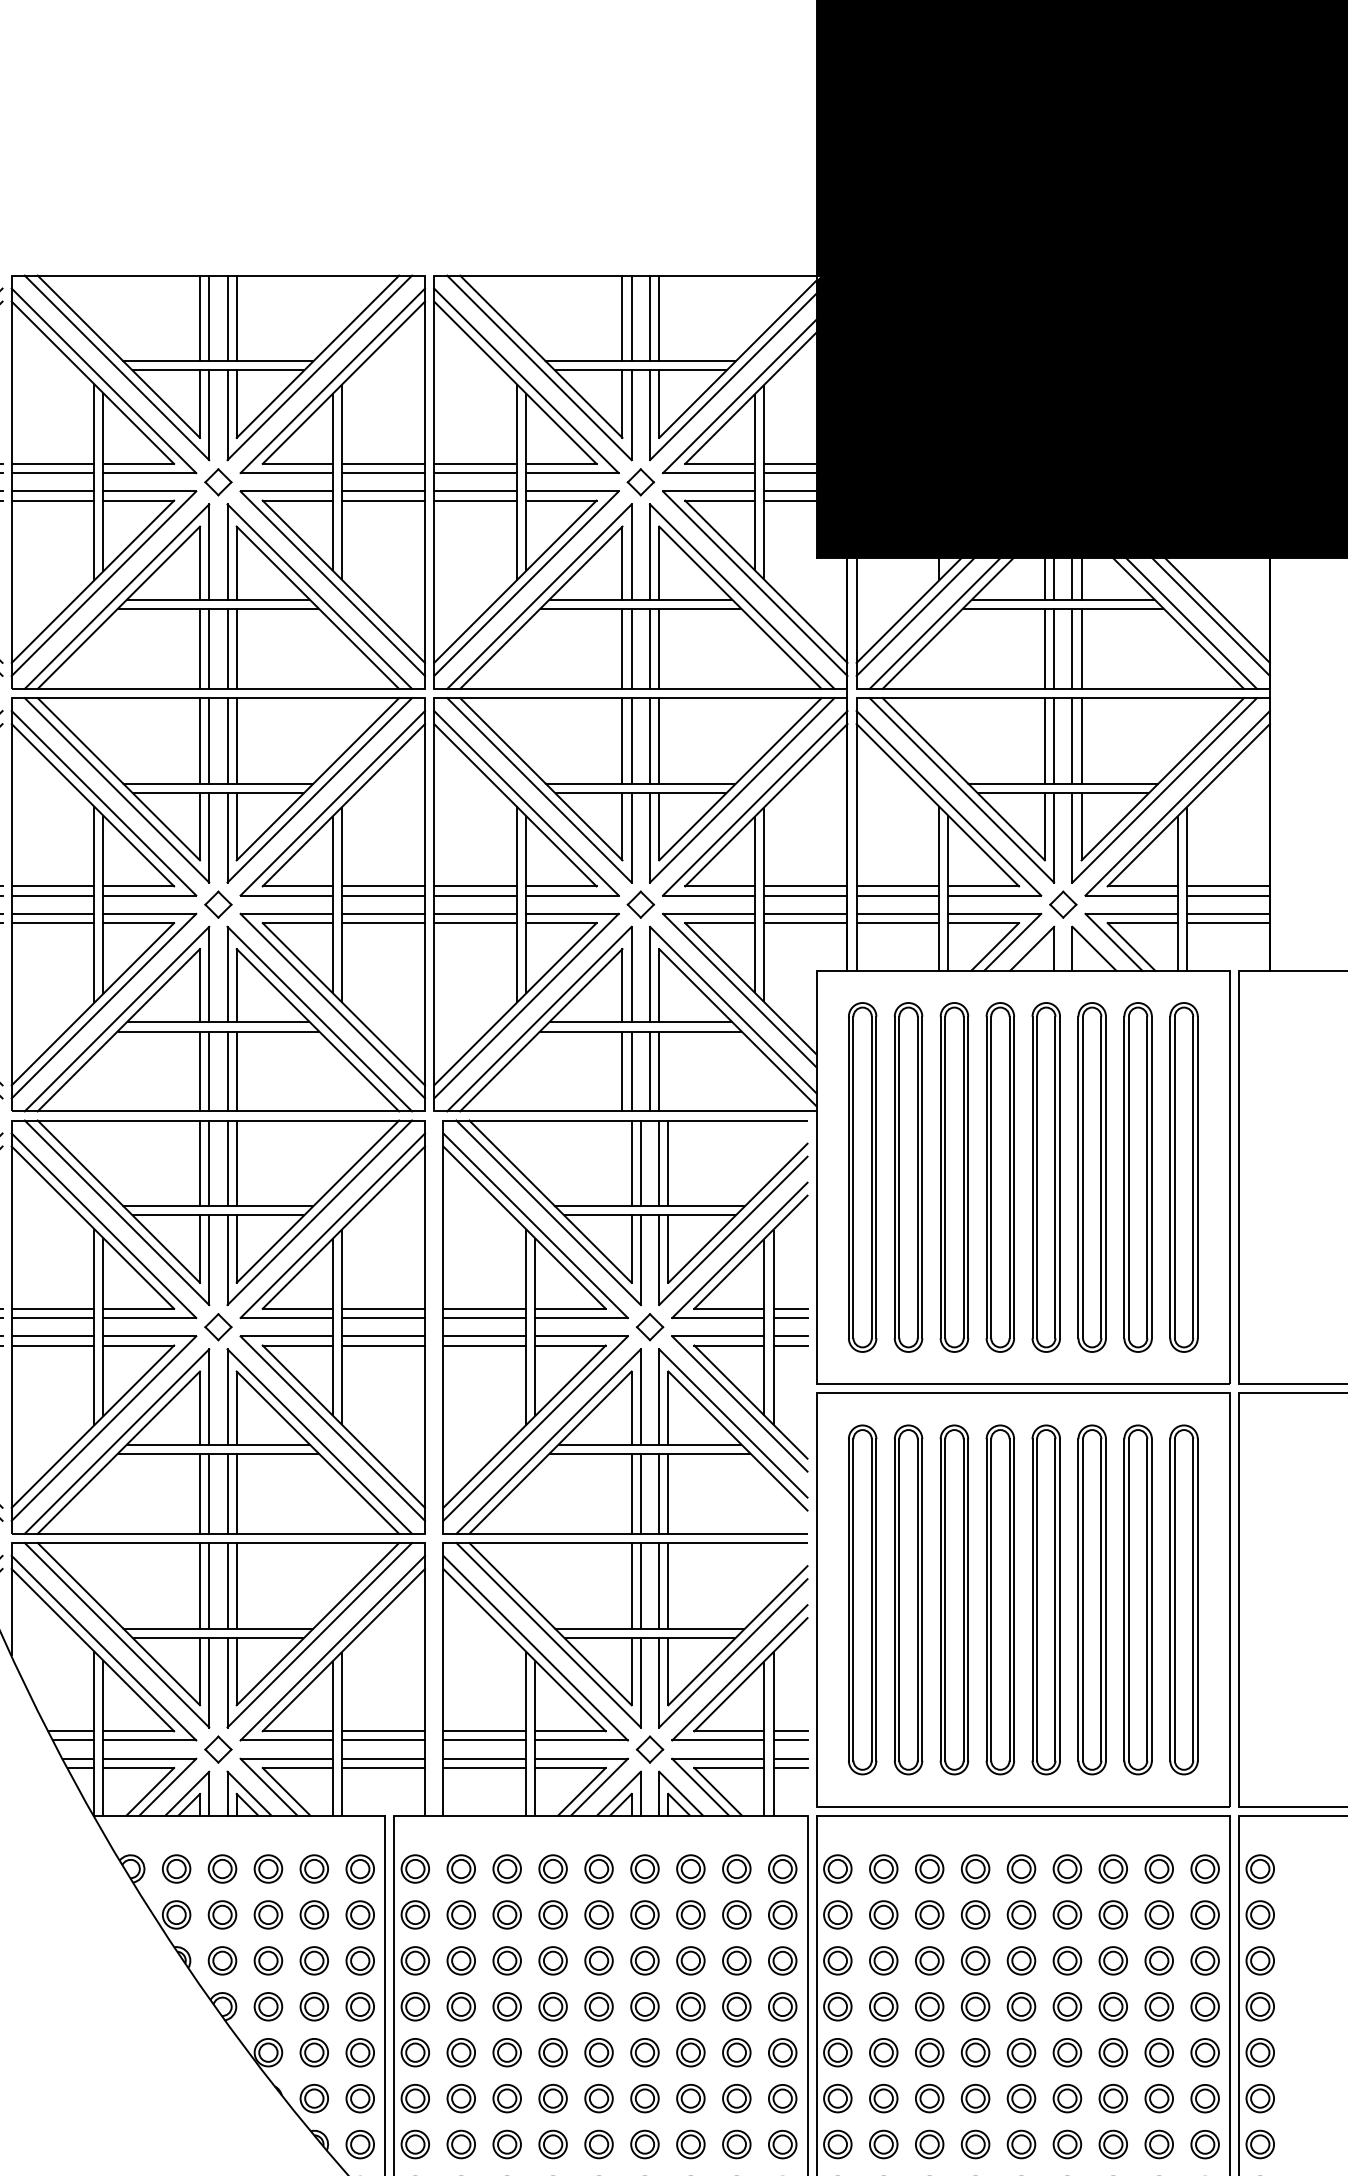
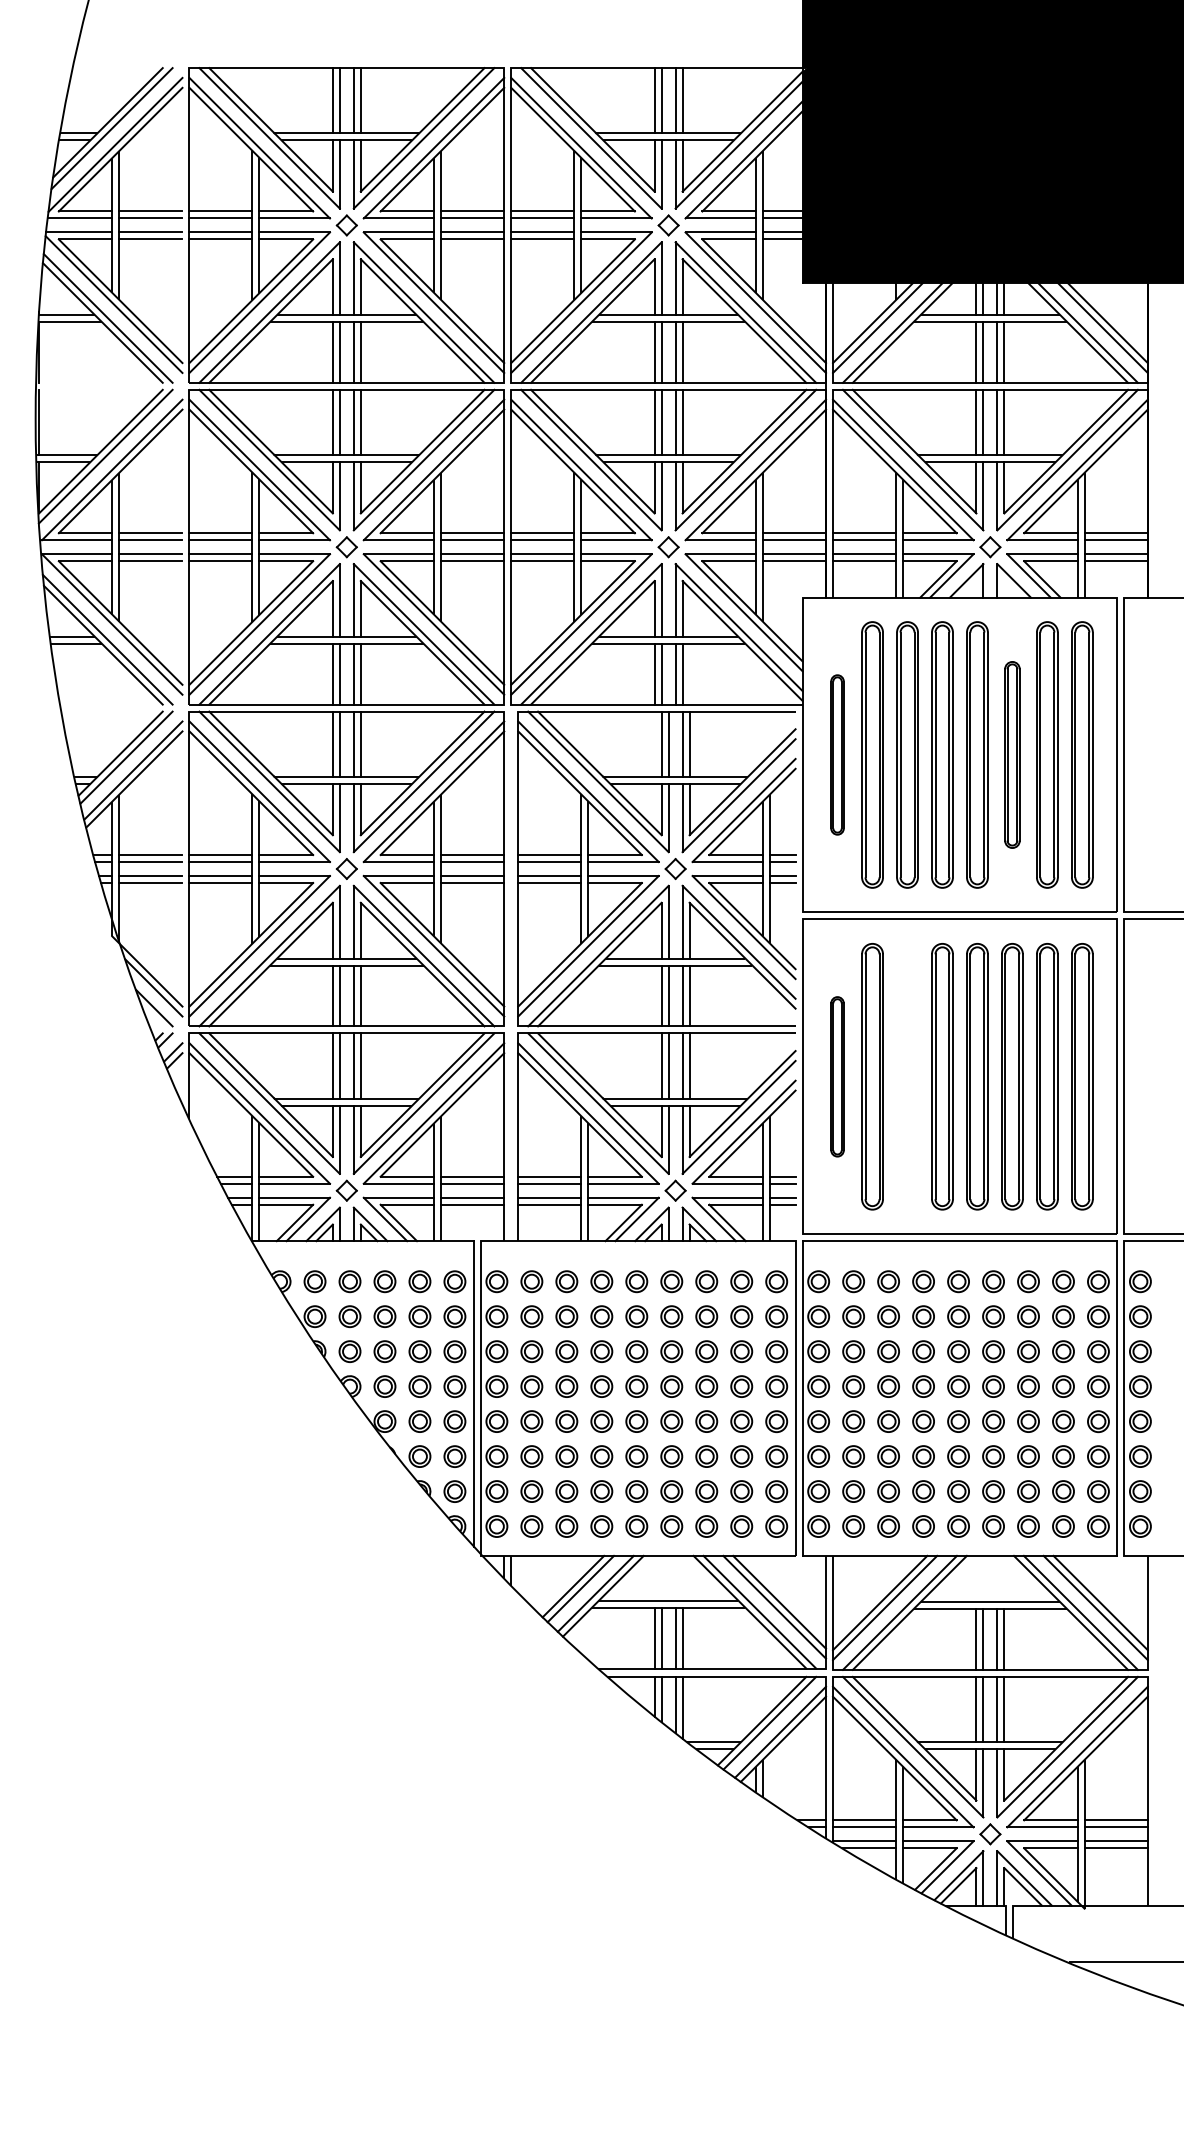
part: (862, 1176) -> (837, 754), size x0.6
part: (1092, 1176) -> (1012, 754), size x0.7
part: (862, 1599) -> (837, 1076), size x0.6
part: (954, 1599) -> (907, 1076), removed

